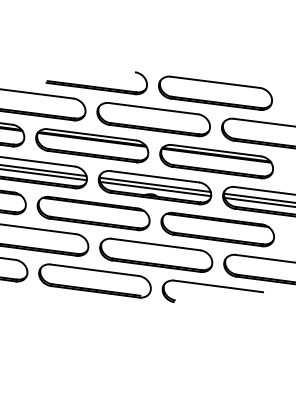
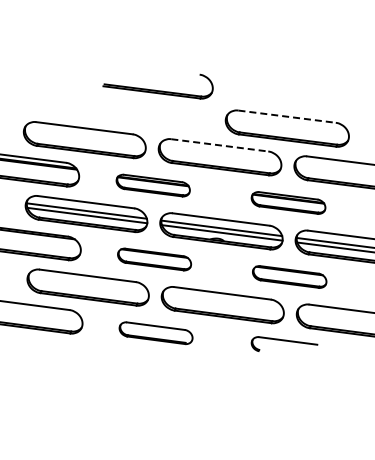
line: (215, 82) -> (287, 116), solid -> dashed
part: (96, 83) -> (157, 86), moved
line: (153, 108) -> (219, 145), solid -> dashed
part: (92, 145) -> (153, 185), size x0.6
part: (216, 161) -> (288, 202), size x0.6
part: (93, 213) -> (154, 259), size x0.6
part: (217, 229) -> (289, 276), size x0.6
part: (94, 281) -> (155, 333), size x0.6
part: (212, 290) -> (284, 343), size x0.6

